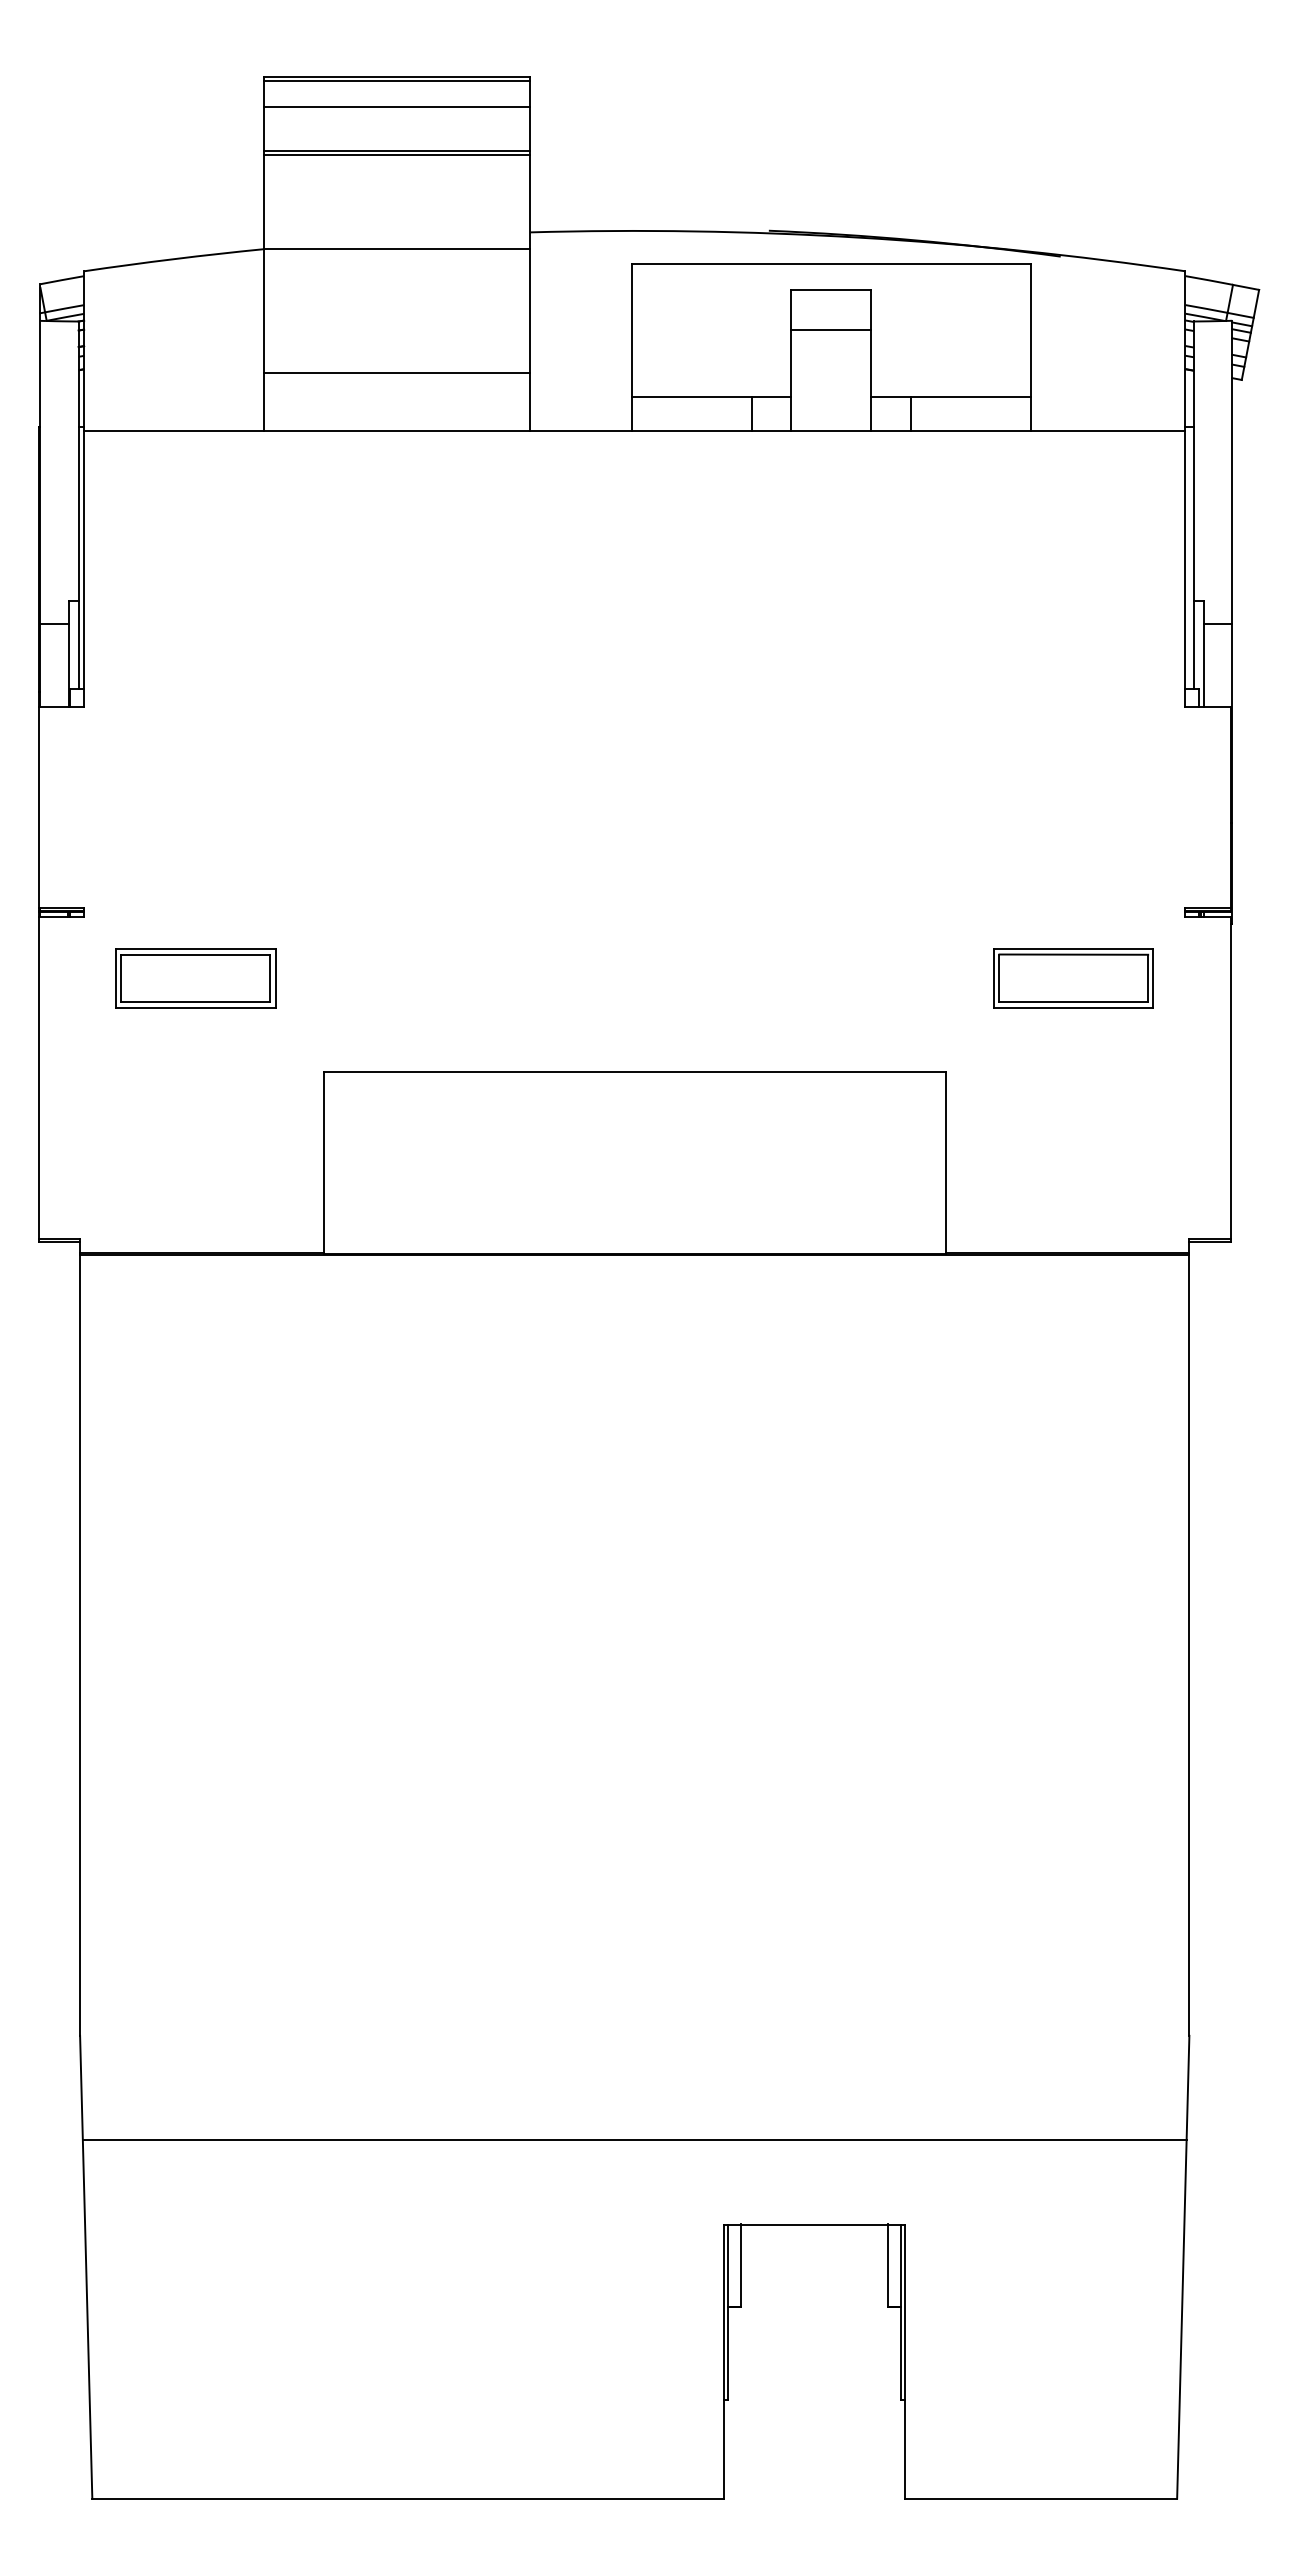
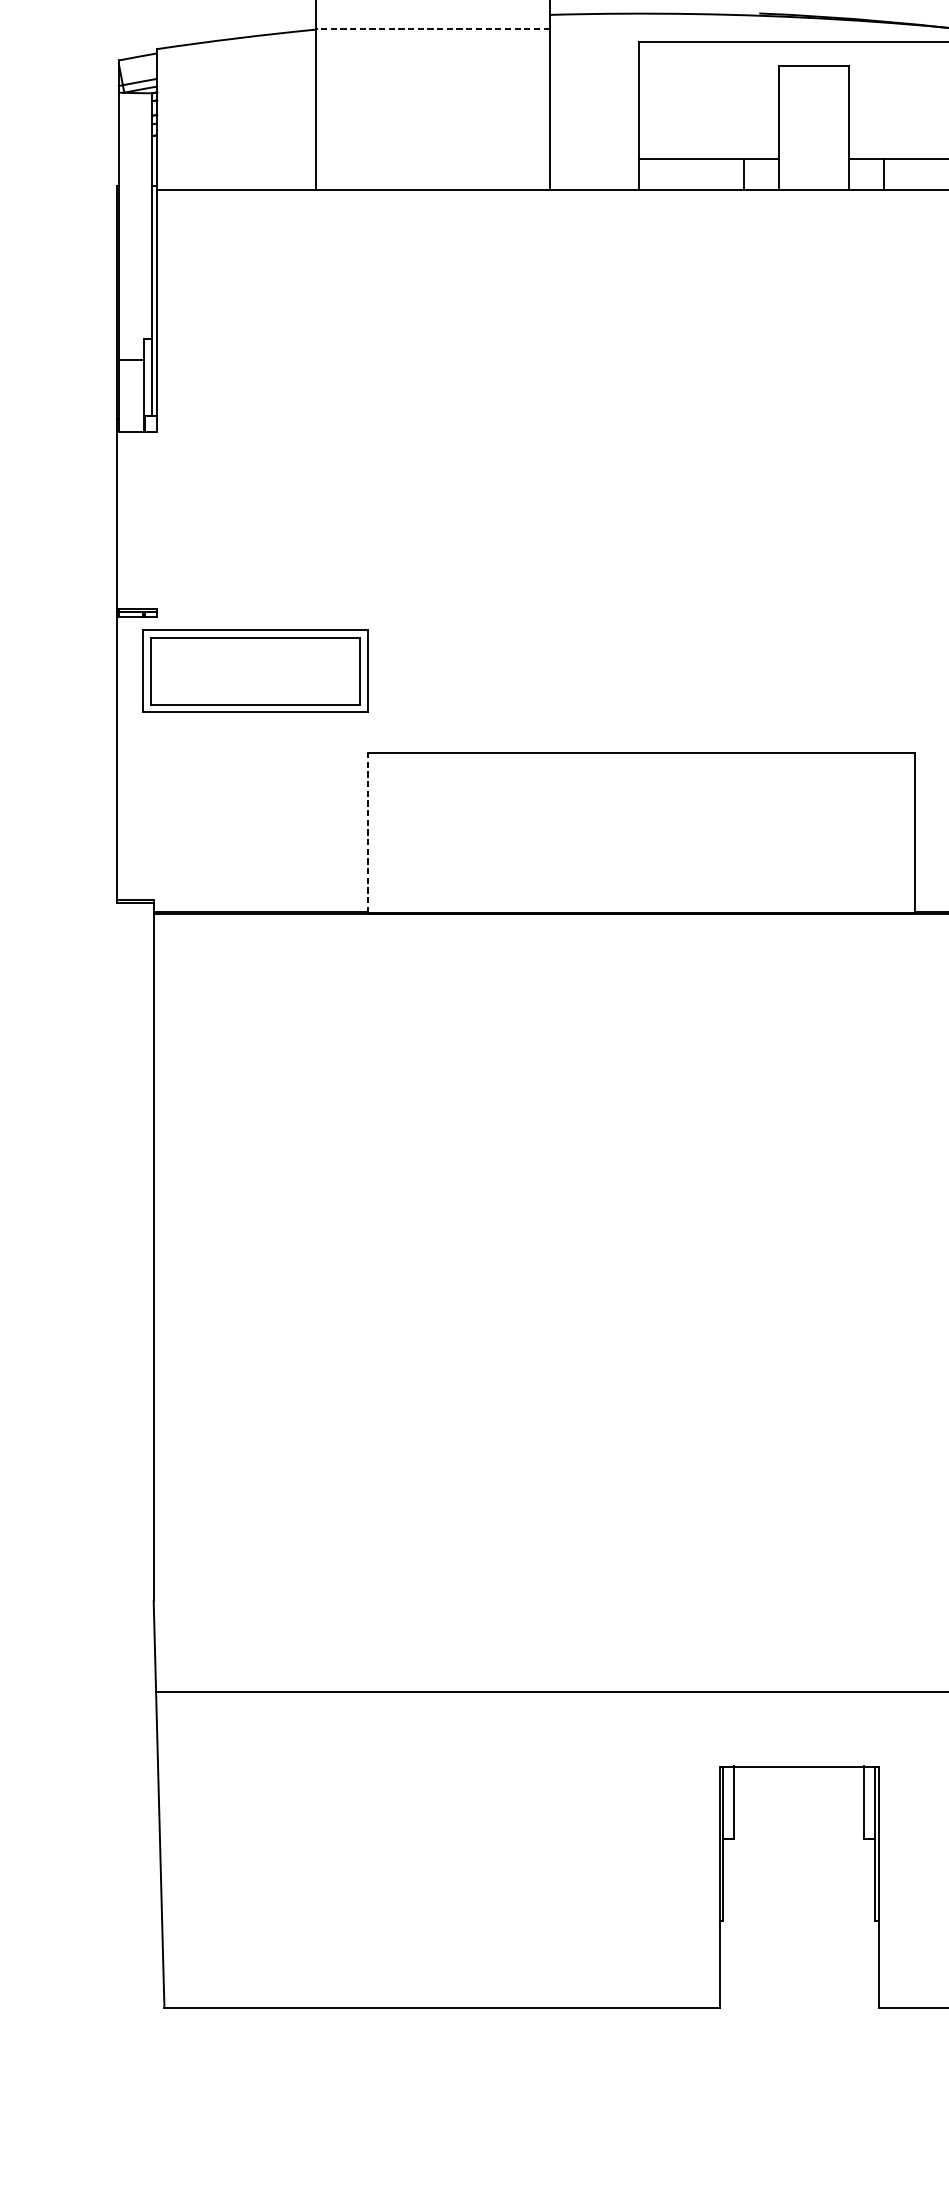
line: (396, 248) -> (431, 29), solid -> dashed
line: (831, 330) -> (814, 101), removed
line: (397, 373) -> (432, 138), removed
part: (195, 978) -> (255, 670), size x1.6
line: (323, 1162) -> (367, 832), solid -> dashed

